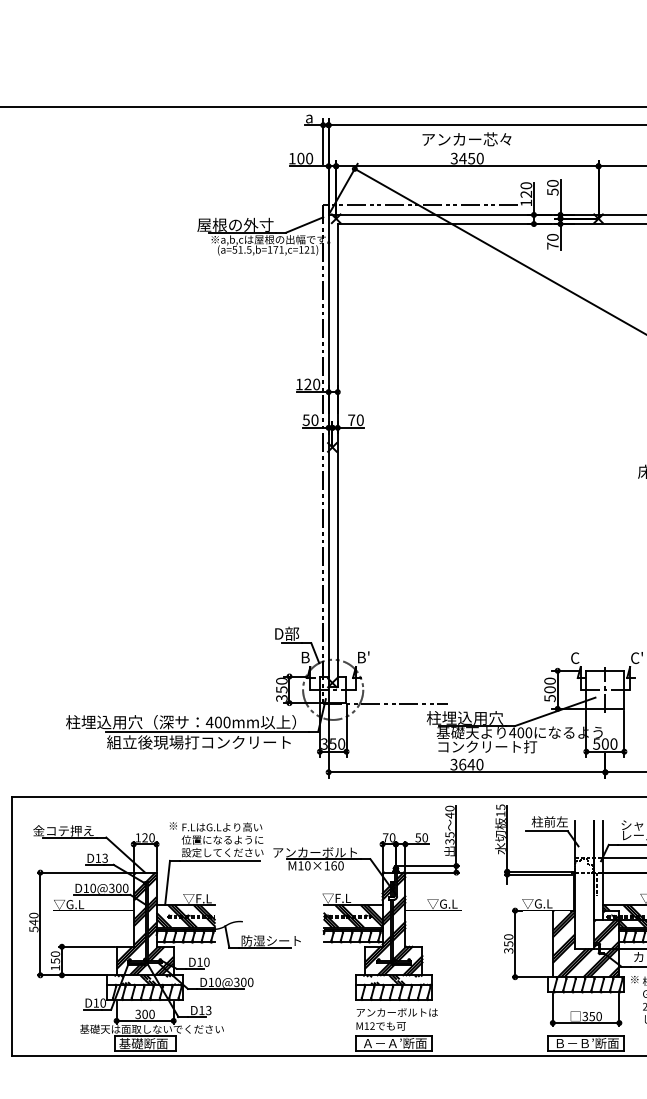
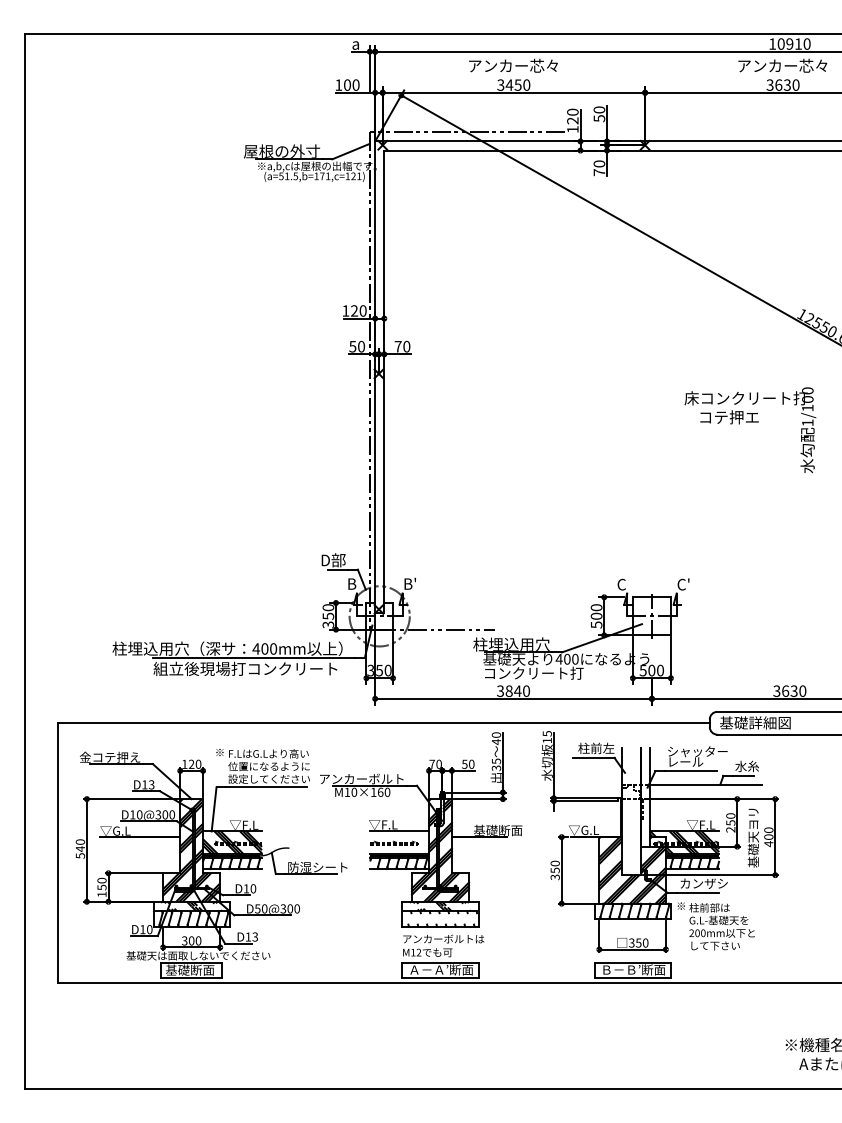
text: (461, 764) -> (508, 690), 3640 -> 3840
text: (451, 904) -> (498, 830), ▽G.L -> 基礎断面
hatch: (352, 916) -> (399, 842), removed
text: (210, 982) -> (257, 908), D10@300 -> D50@300
hatch: (392, 992) -> (439, 918), removed

